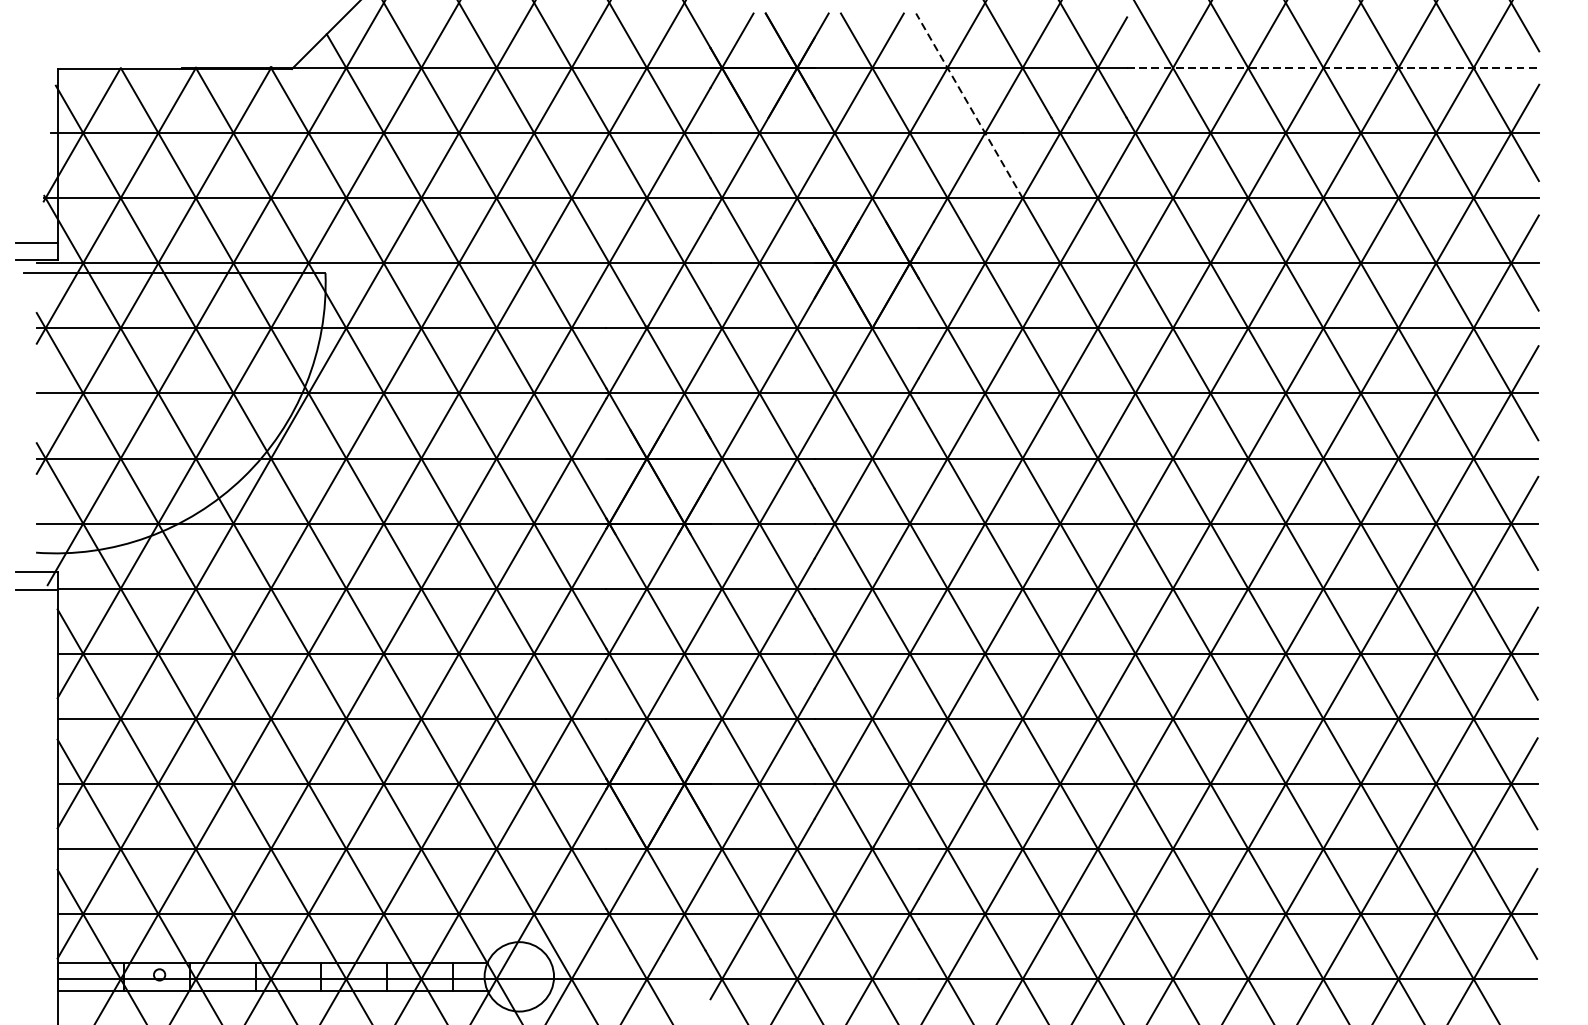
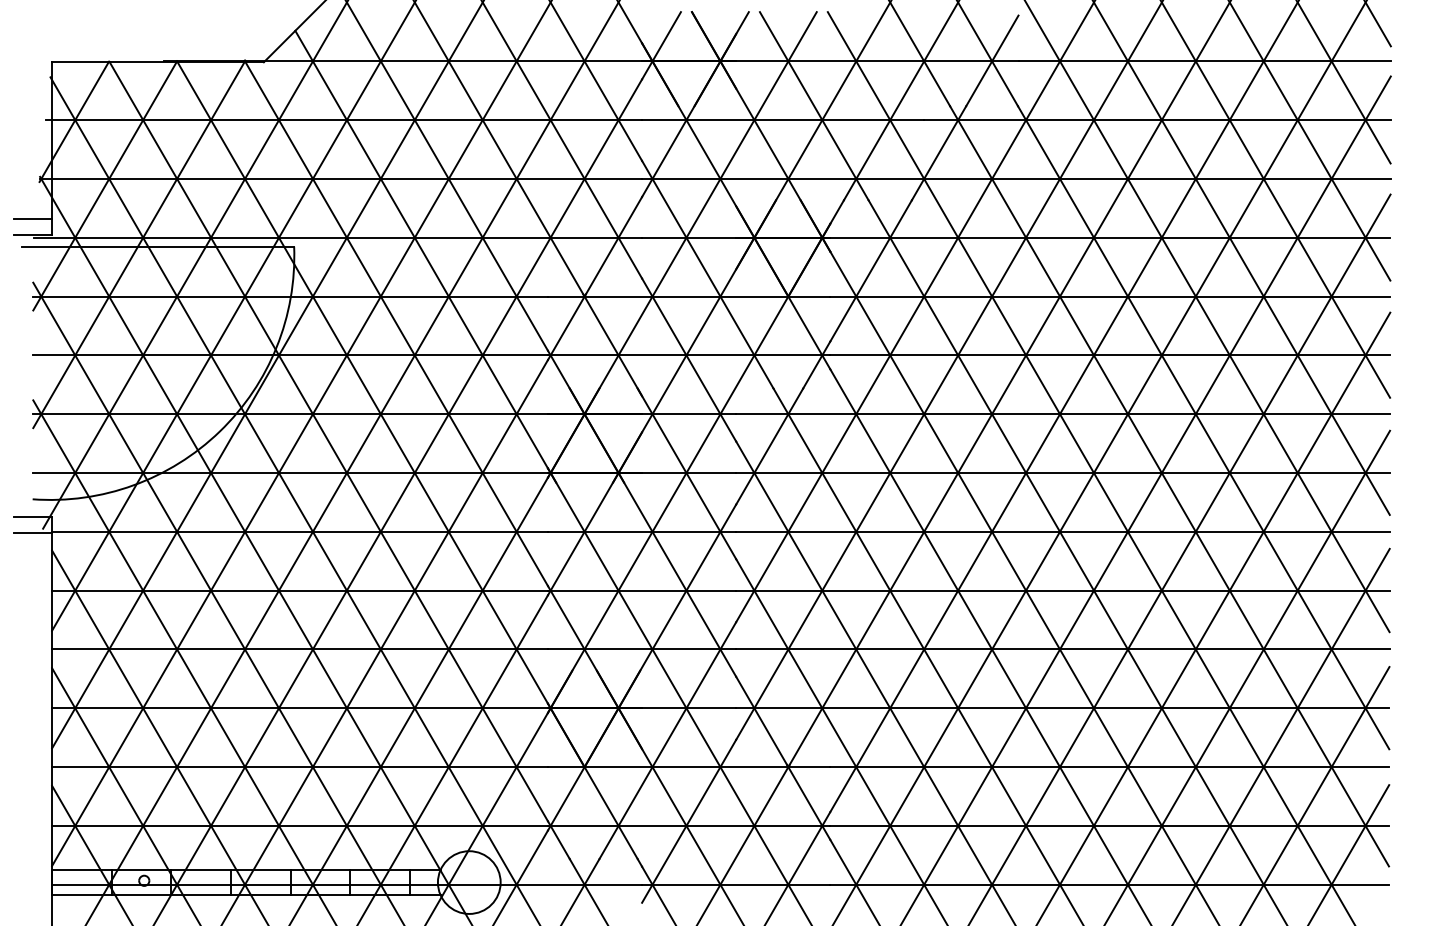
line: (1334, 68) -> (1205, 61), dashed -> solid
line: (969, 105) -> (876, 95), dashed -> solid

